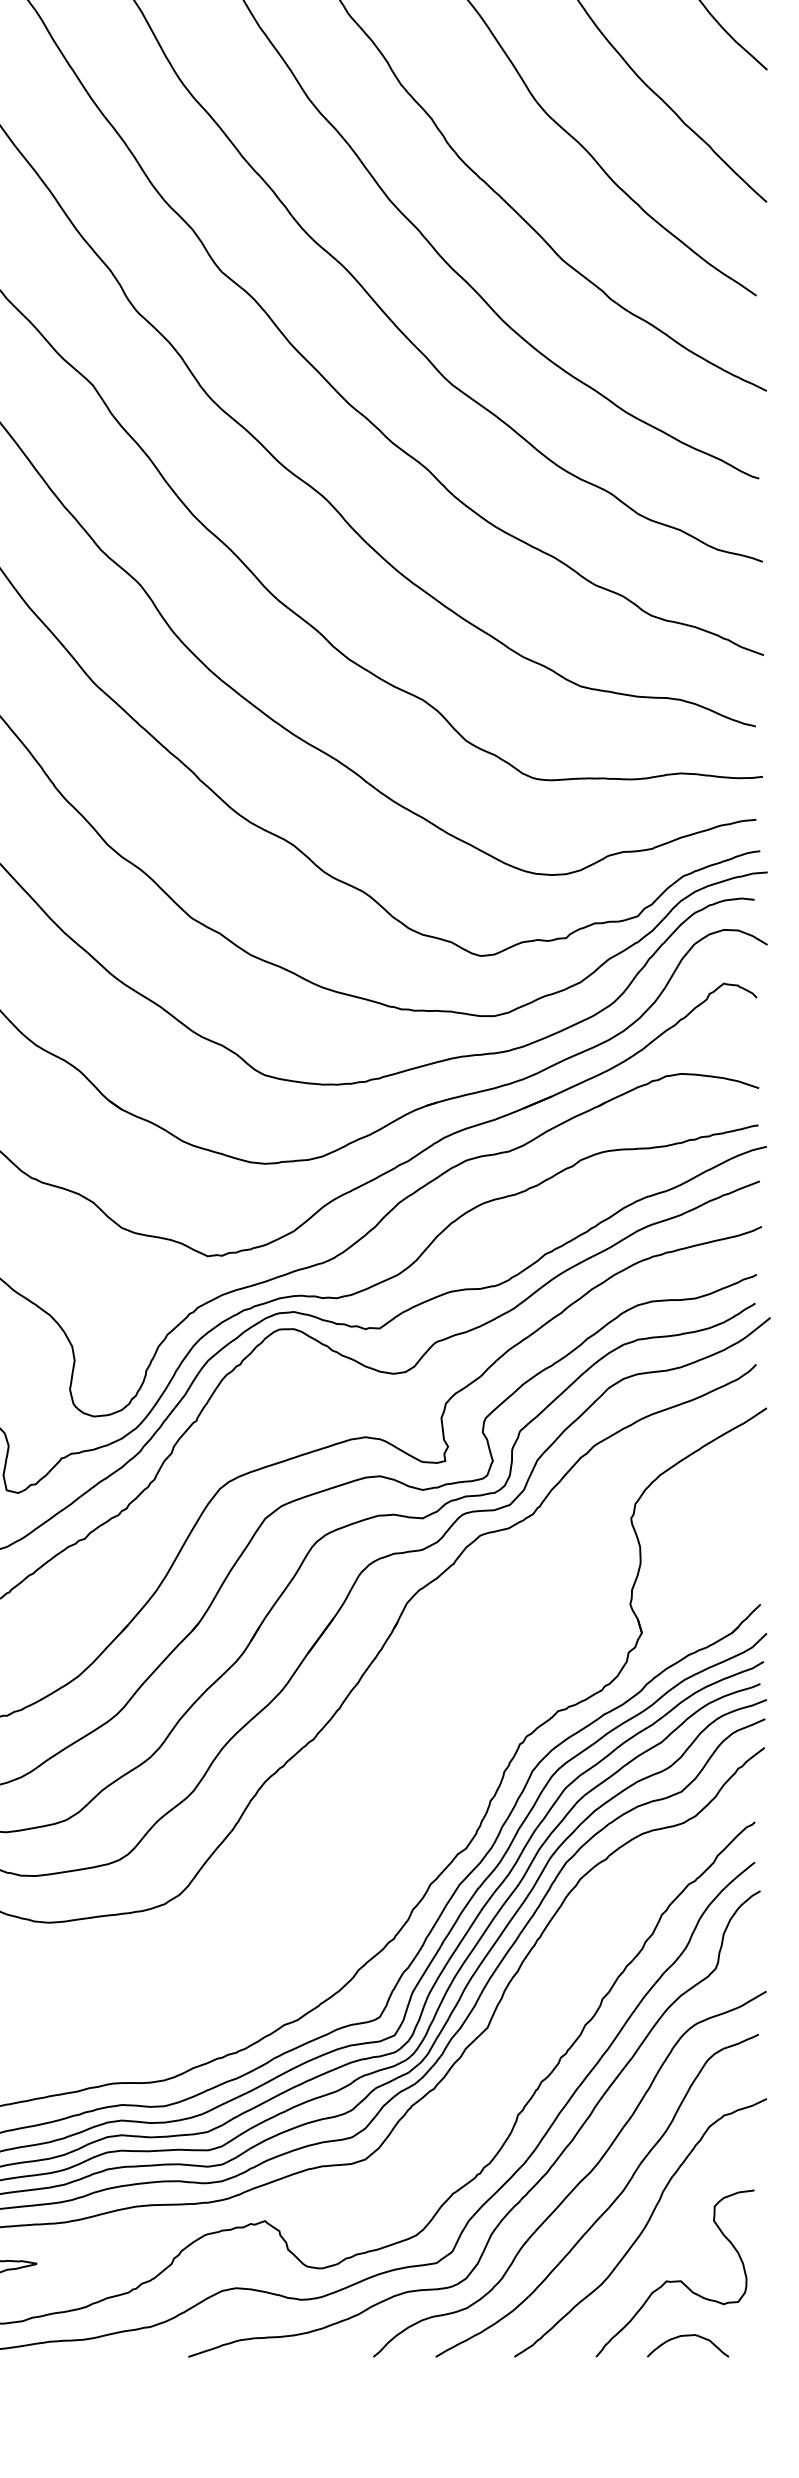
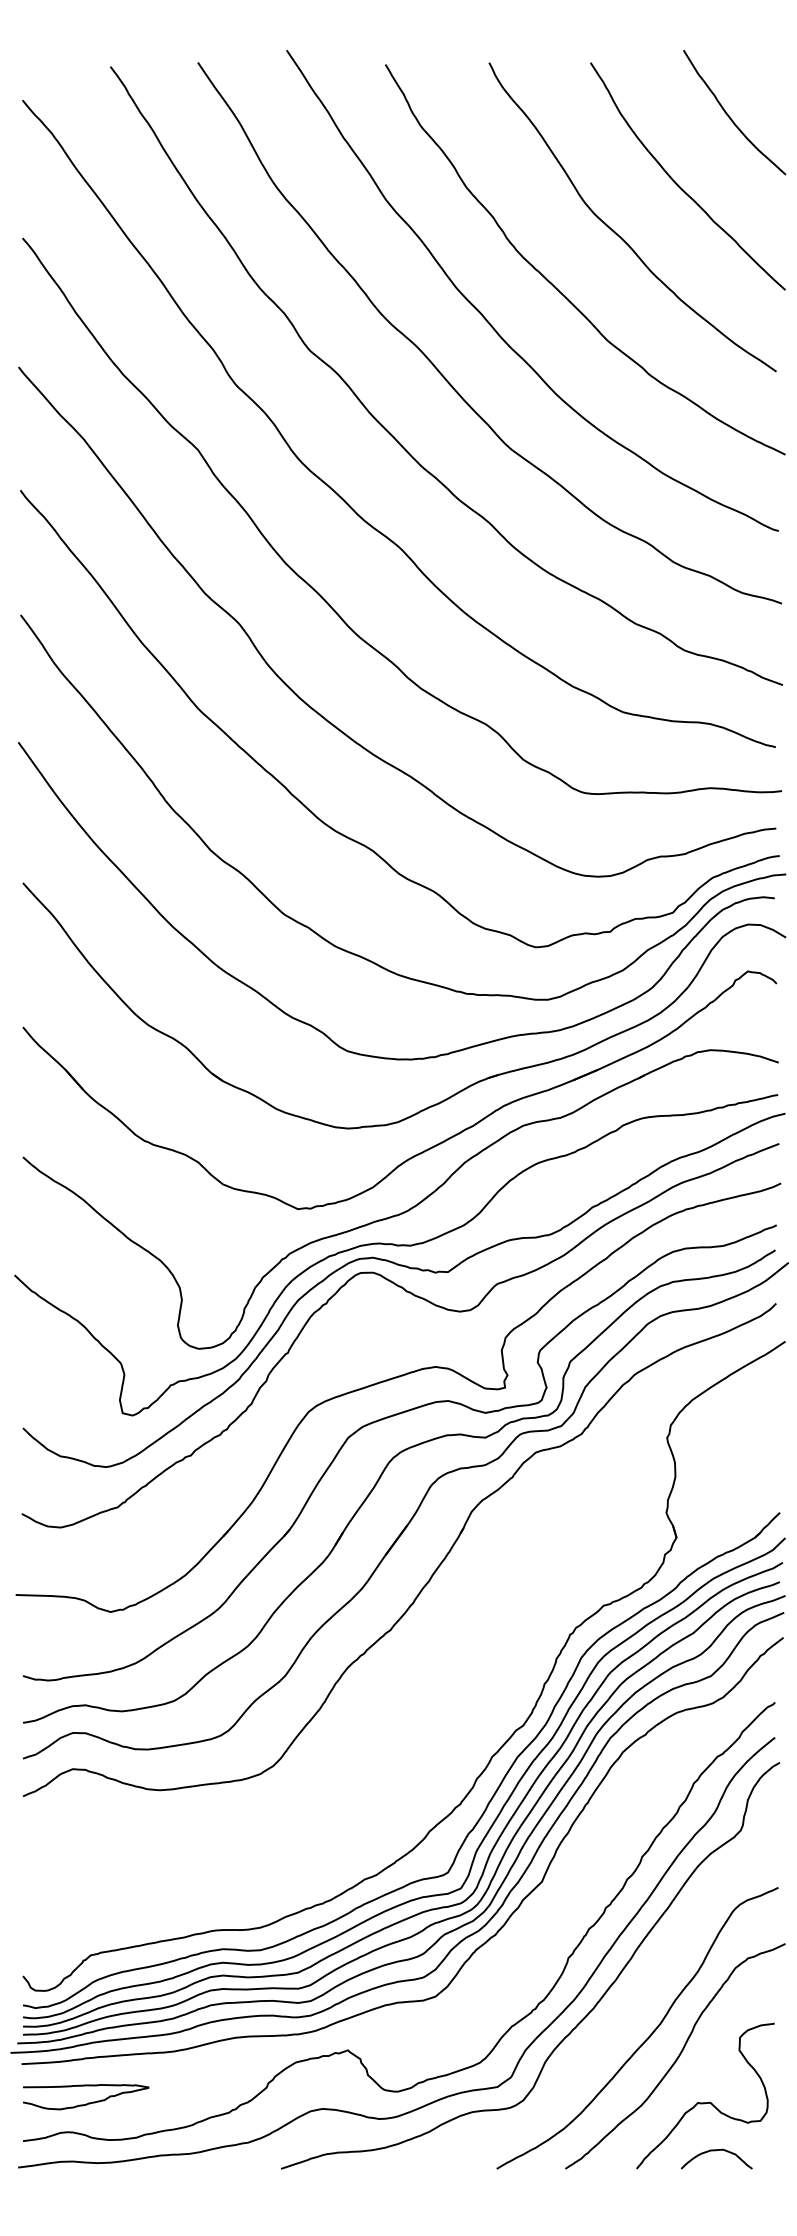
curve: (578, 2182) -> (621, 2016), removed

